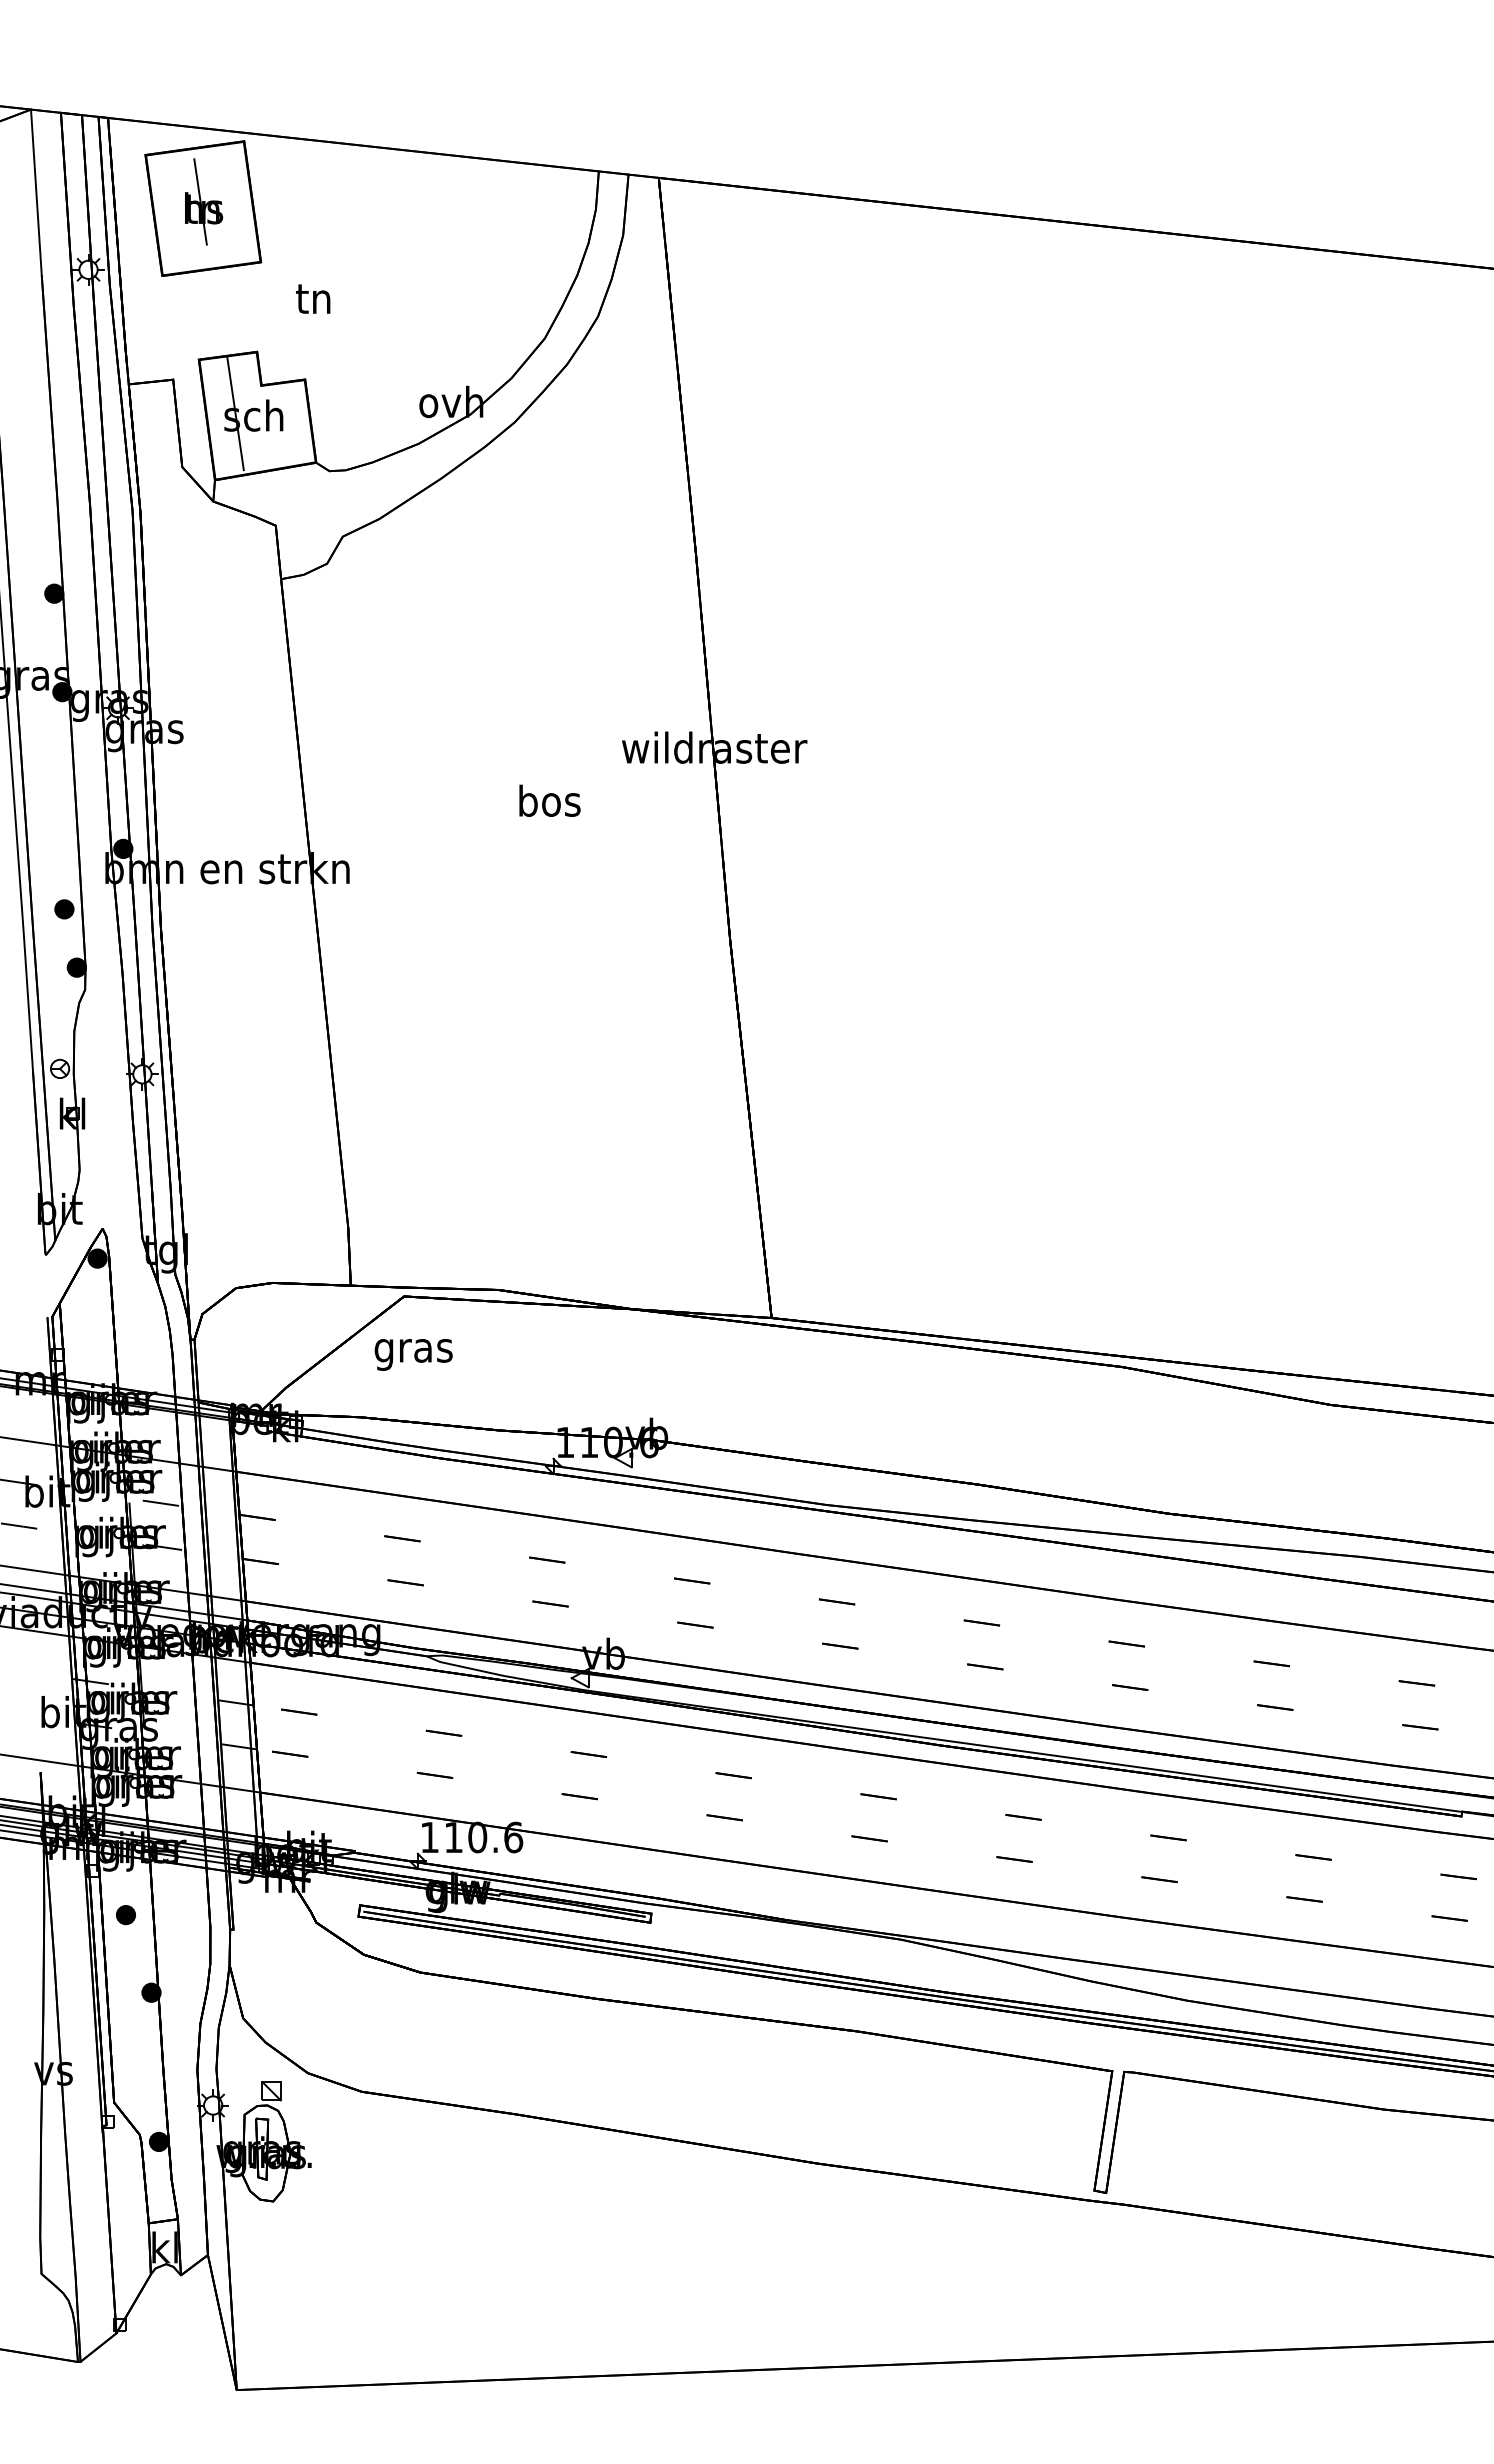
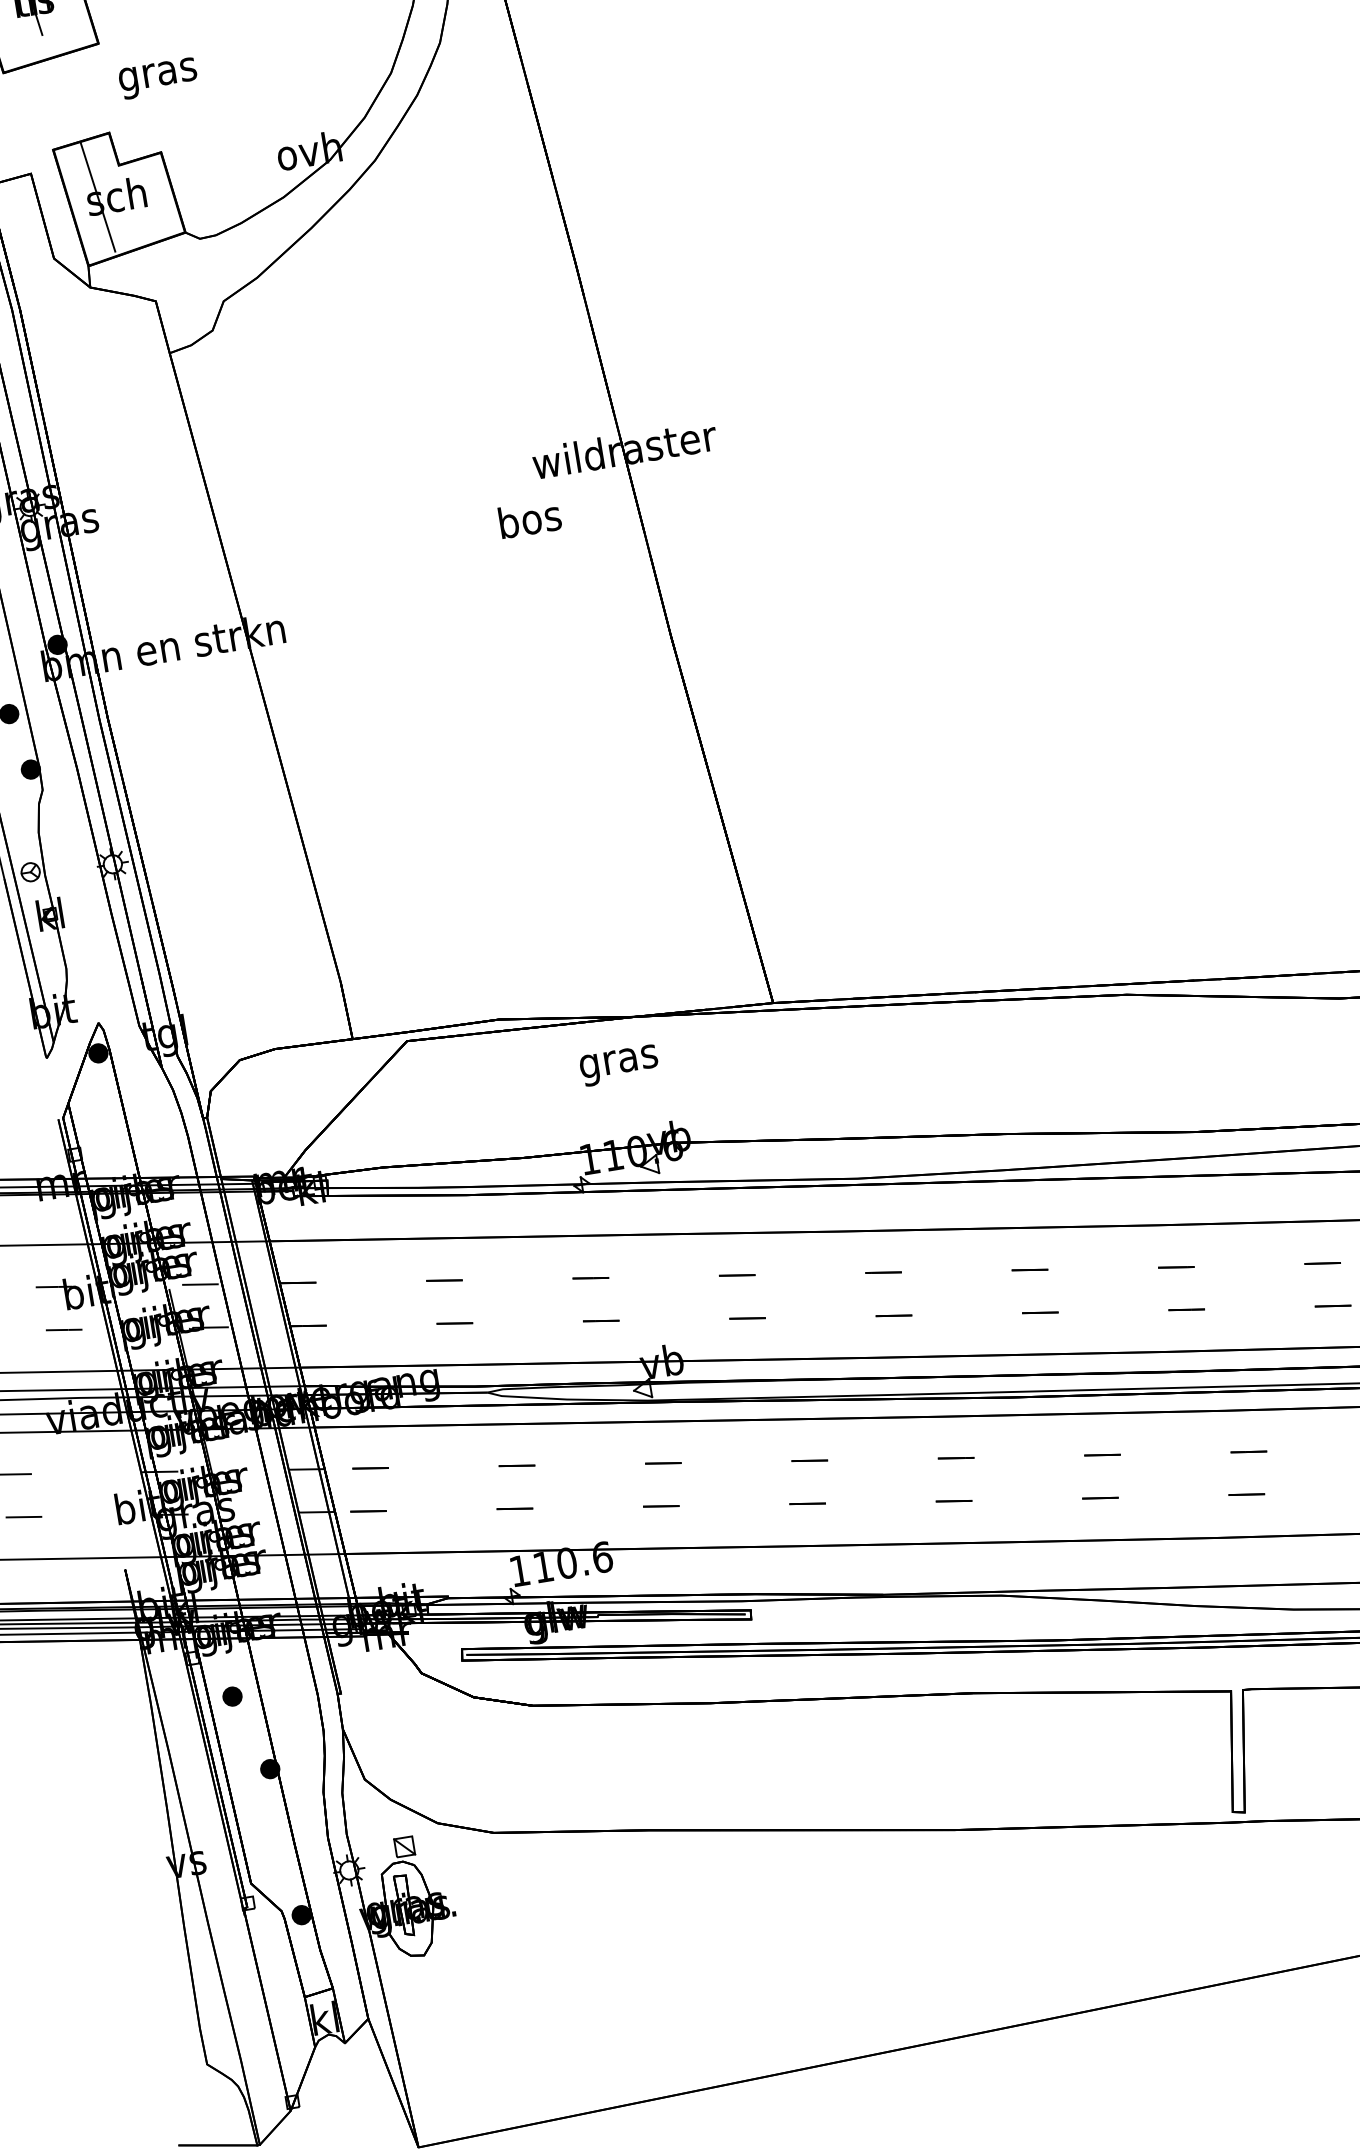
text: (314, 303) -> (158, 75), tn -> gras
text: (549, 800) -> (529, 518), moved
text: (413, 1354) -> (619, 1065), moved

